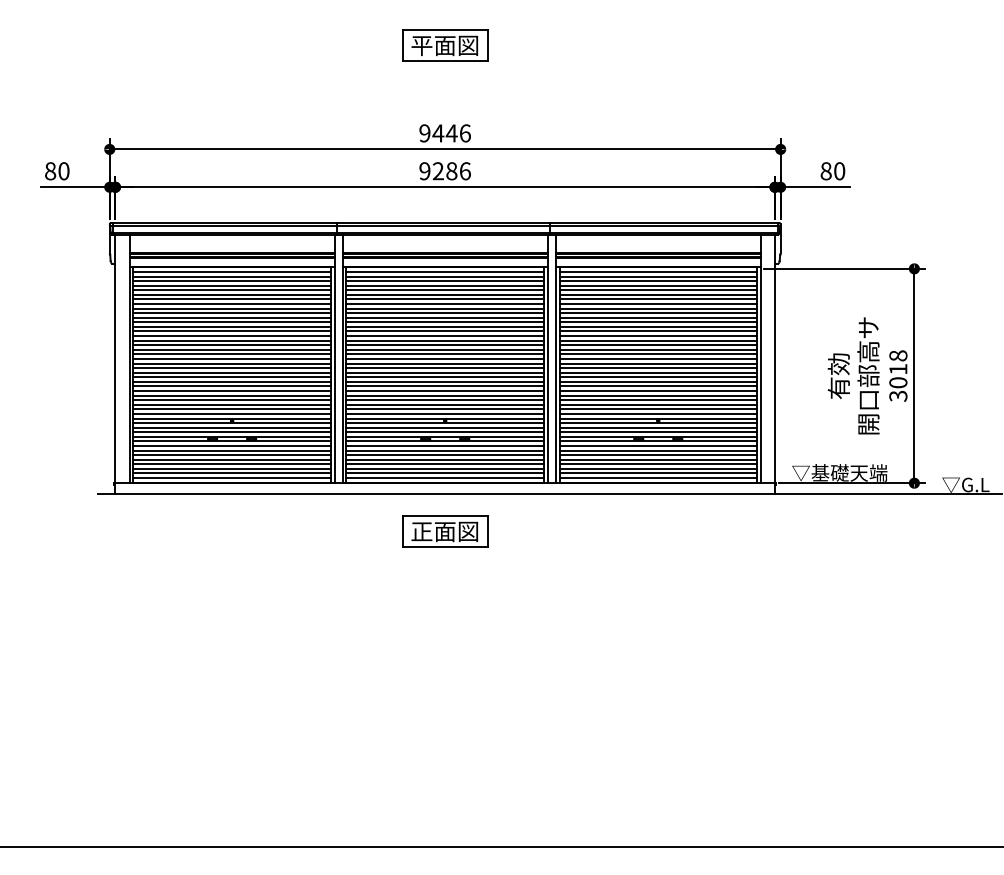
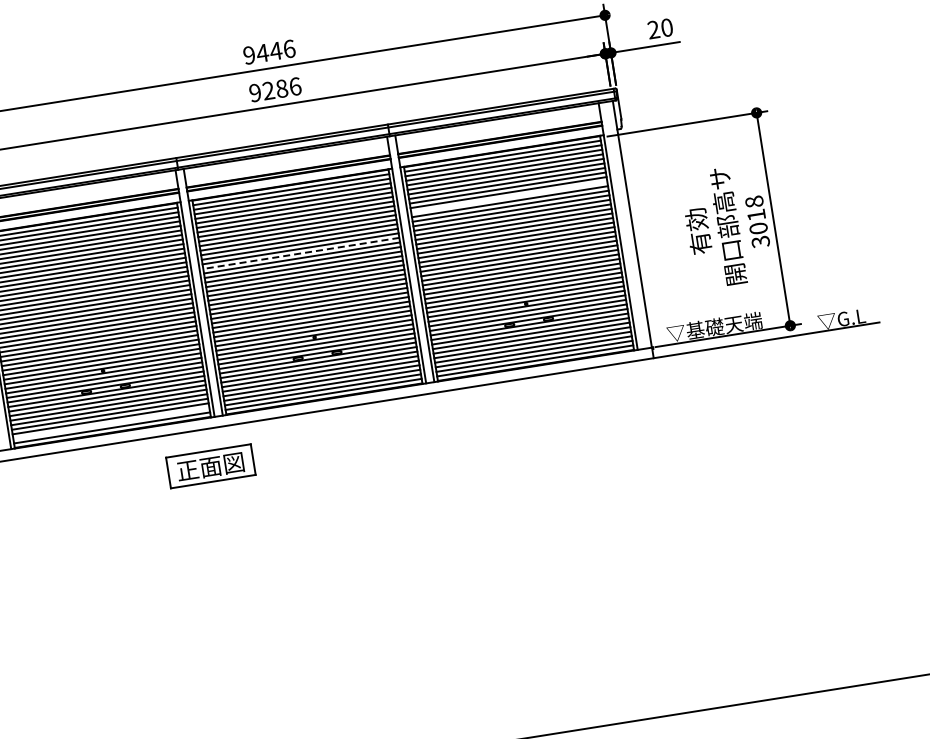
text: (825, 171) -> (653, 30), 80 -> 20
line: (657, 313) -> (508, 197), removed
line: (445, 336) -> (301, 253), solid -> dashed
line: (231, 473) -> (110, 423), removed
part: (445, 531) -> (211, 466), moved

